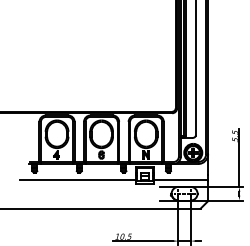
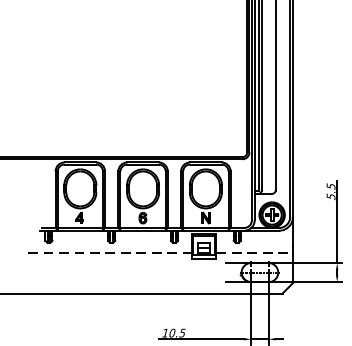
line: (78, 179) -> (110, 252), solid -> dashed
line: (181, 179) -> (255, 252), solid -> dashed

